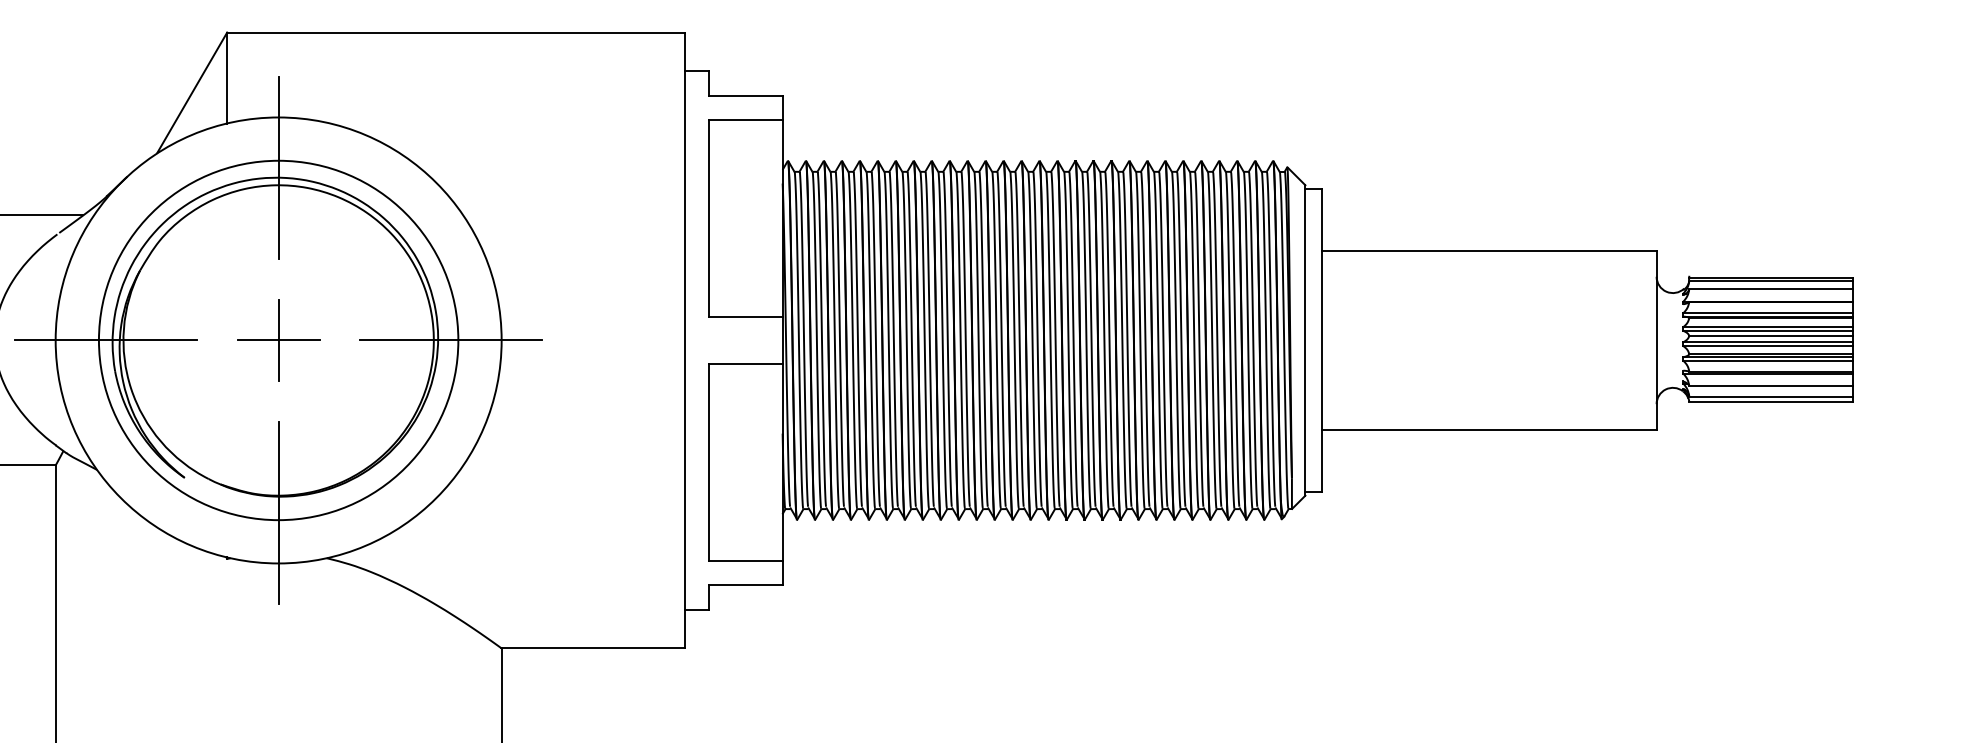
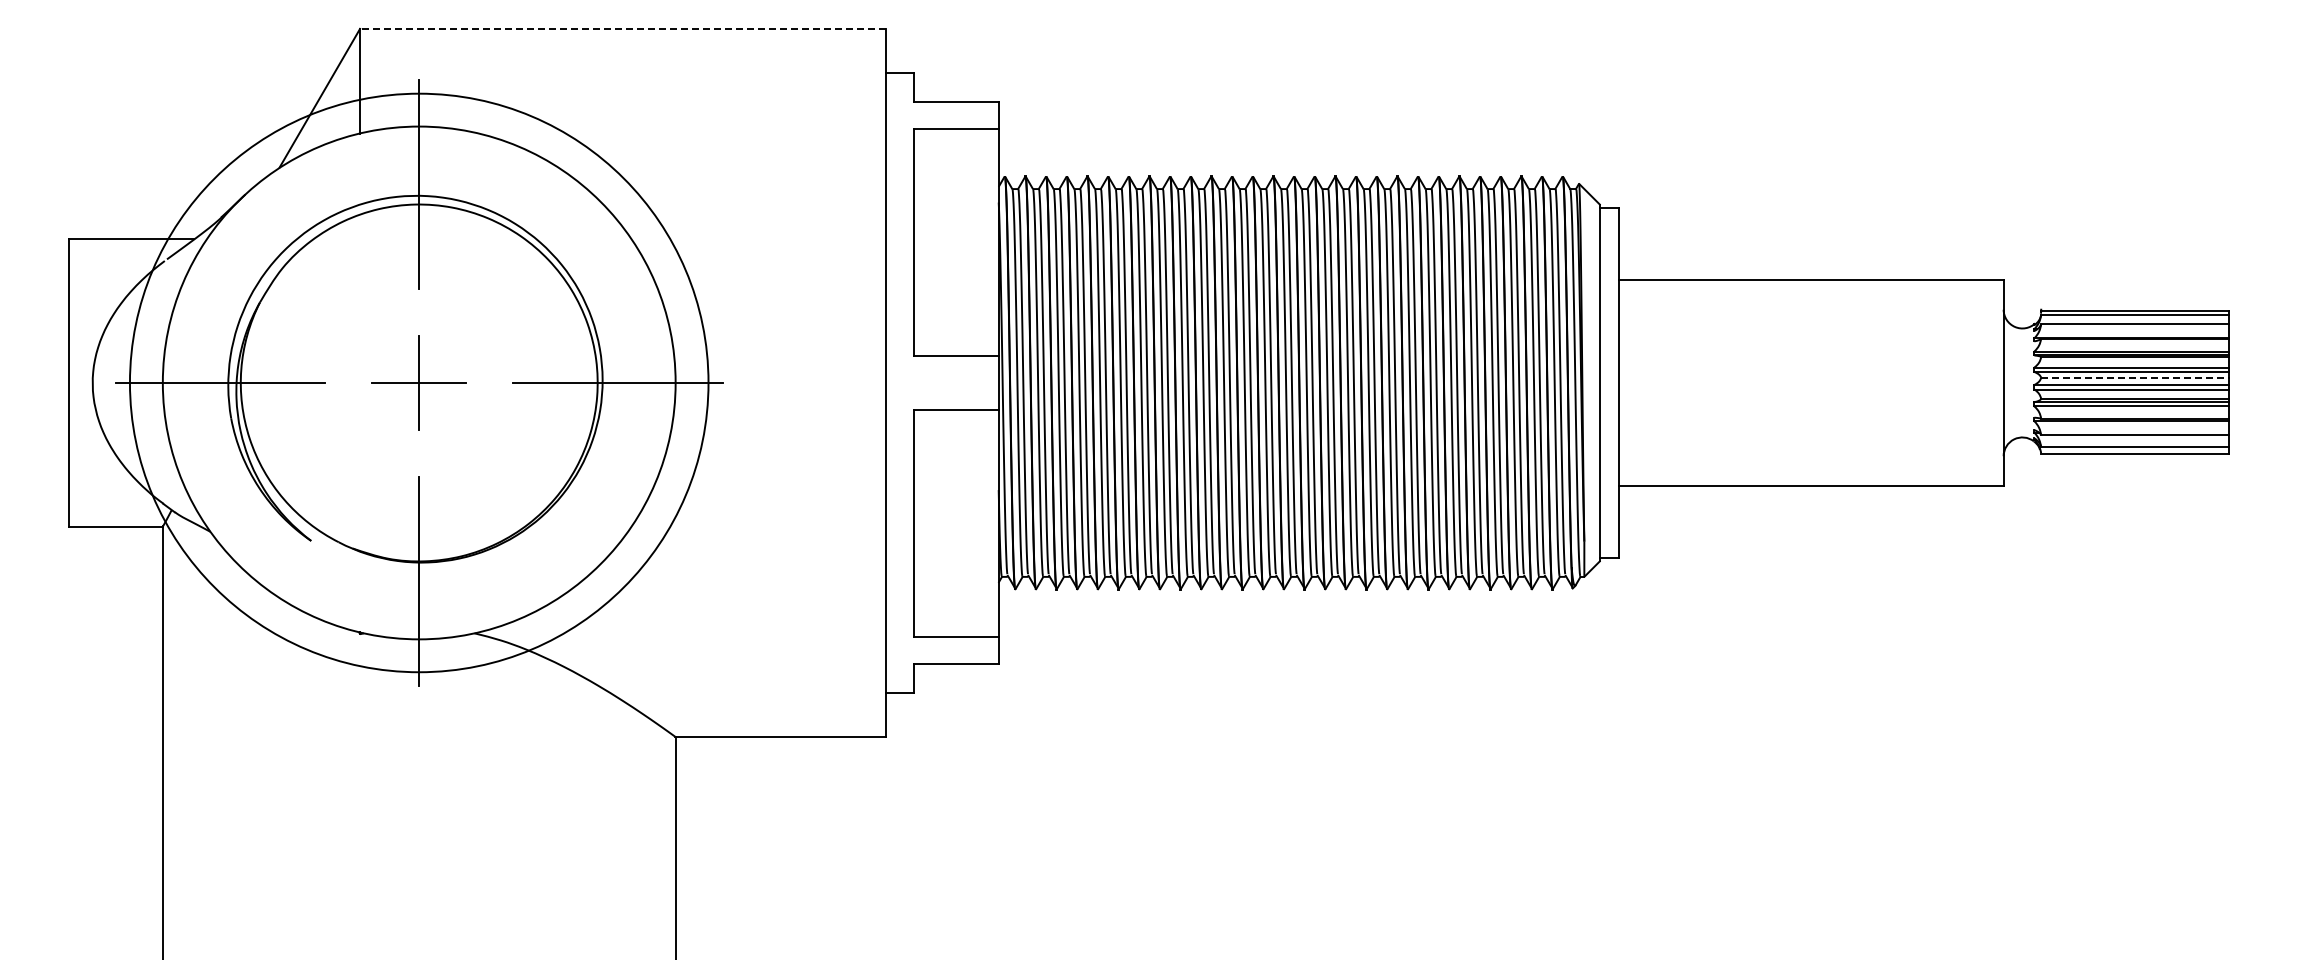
line: (456, 32) -> (623, 28), solid -> dashed
line: (1771, 335) -> (2135, 377), solid -> dashed
circle: (278, 340) -> (418, 382), size x1.4

